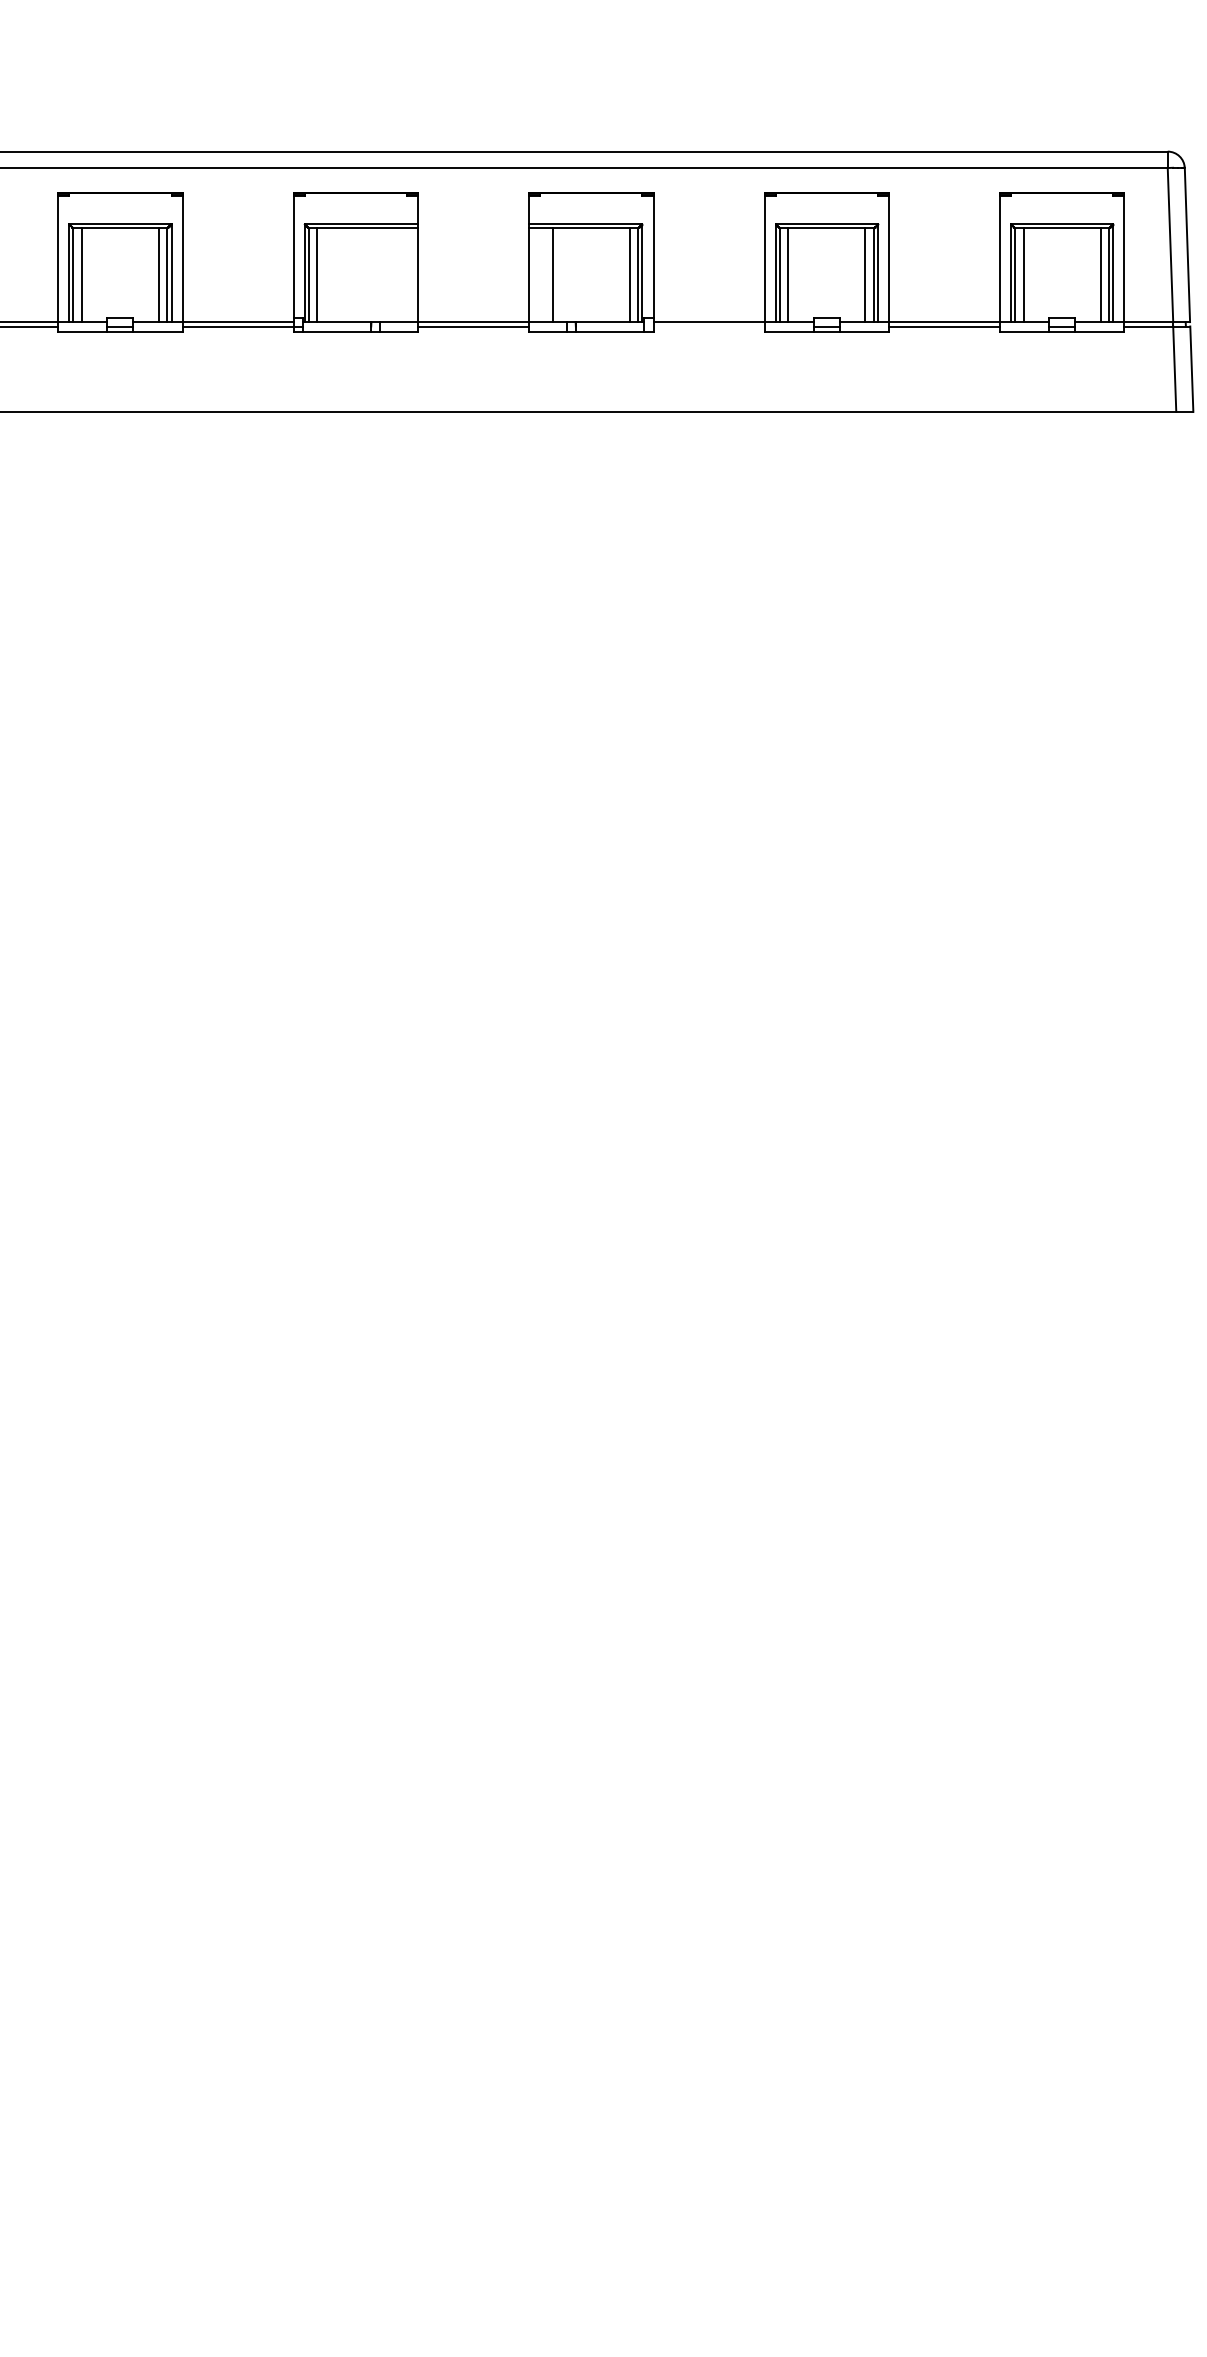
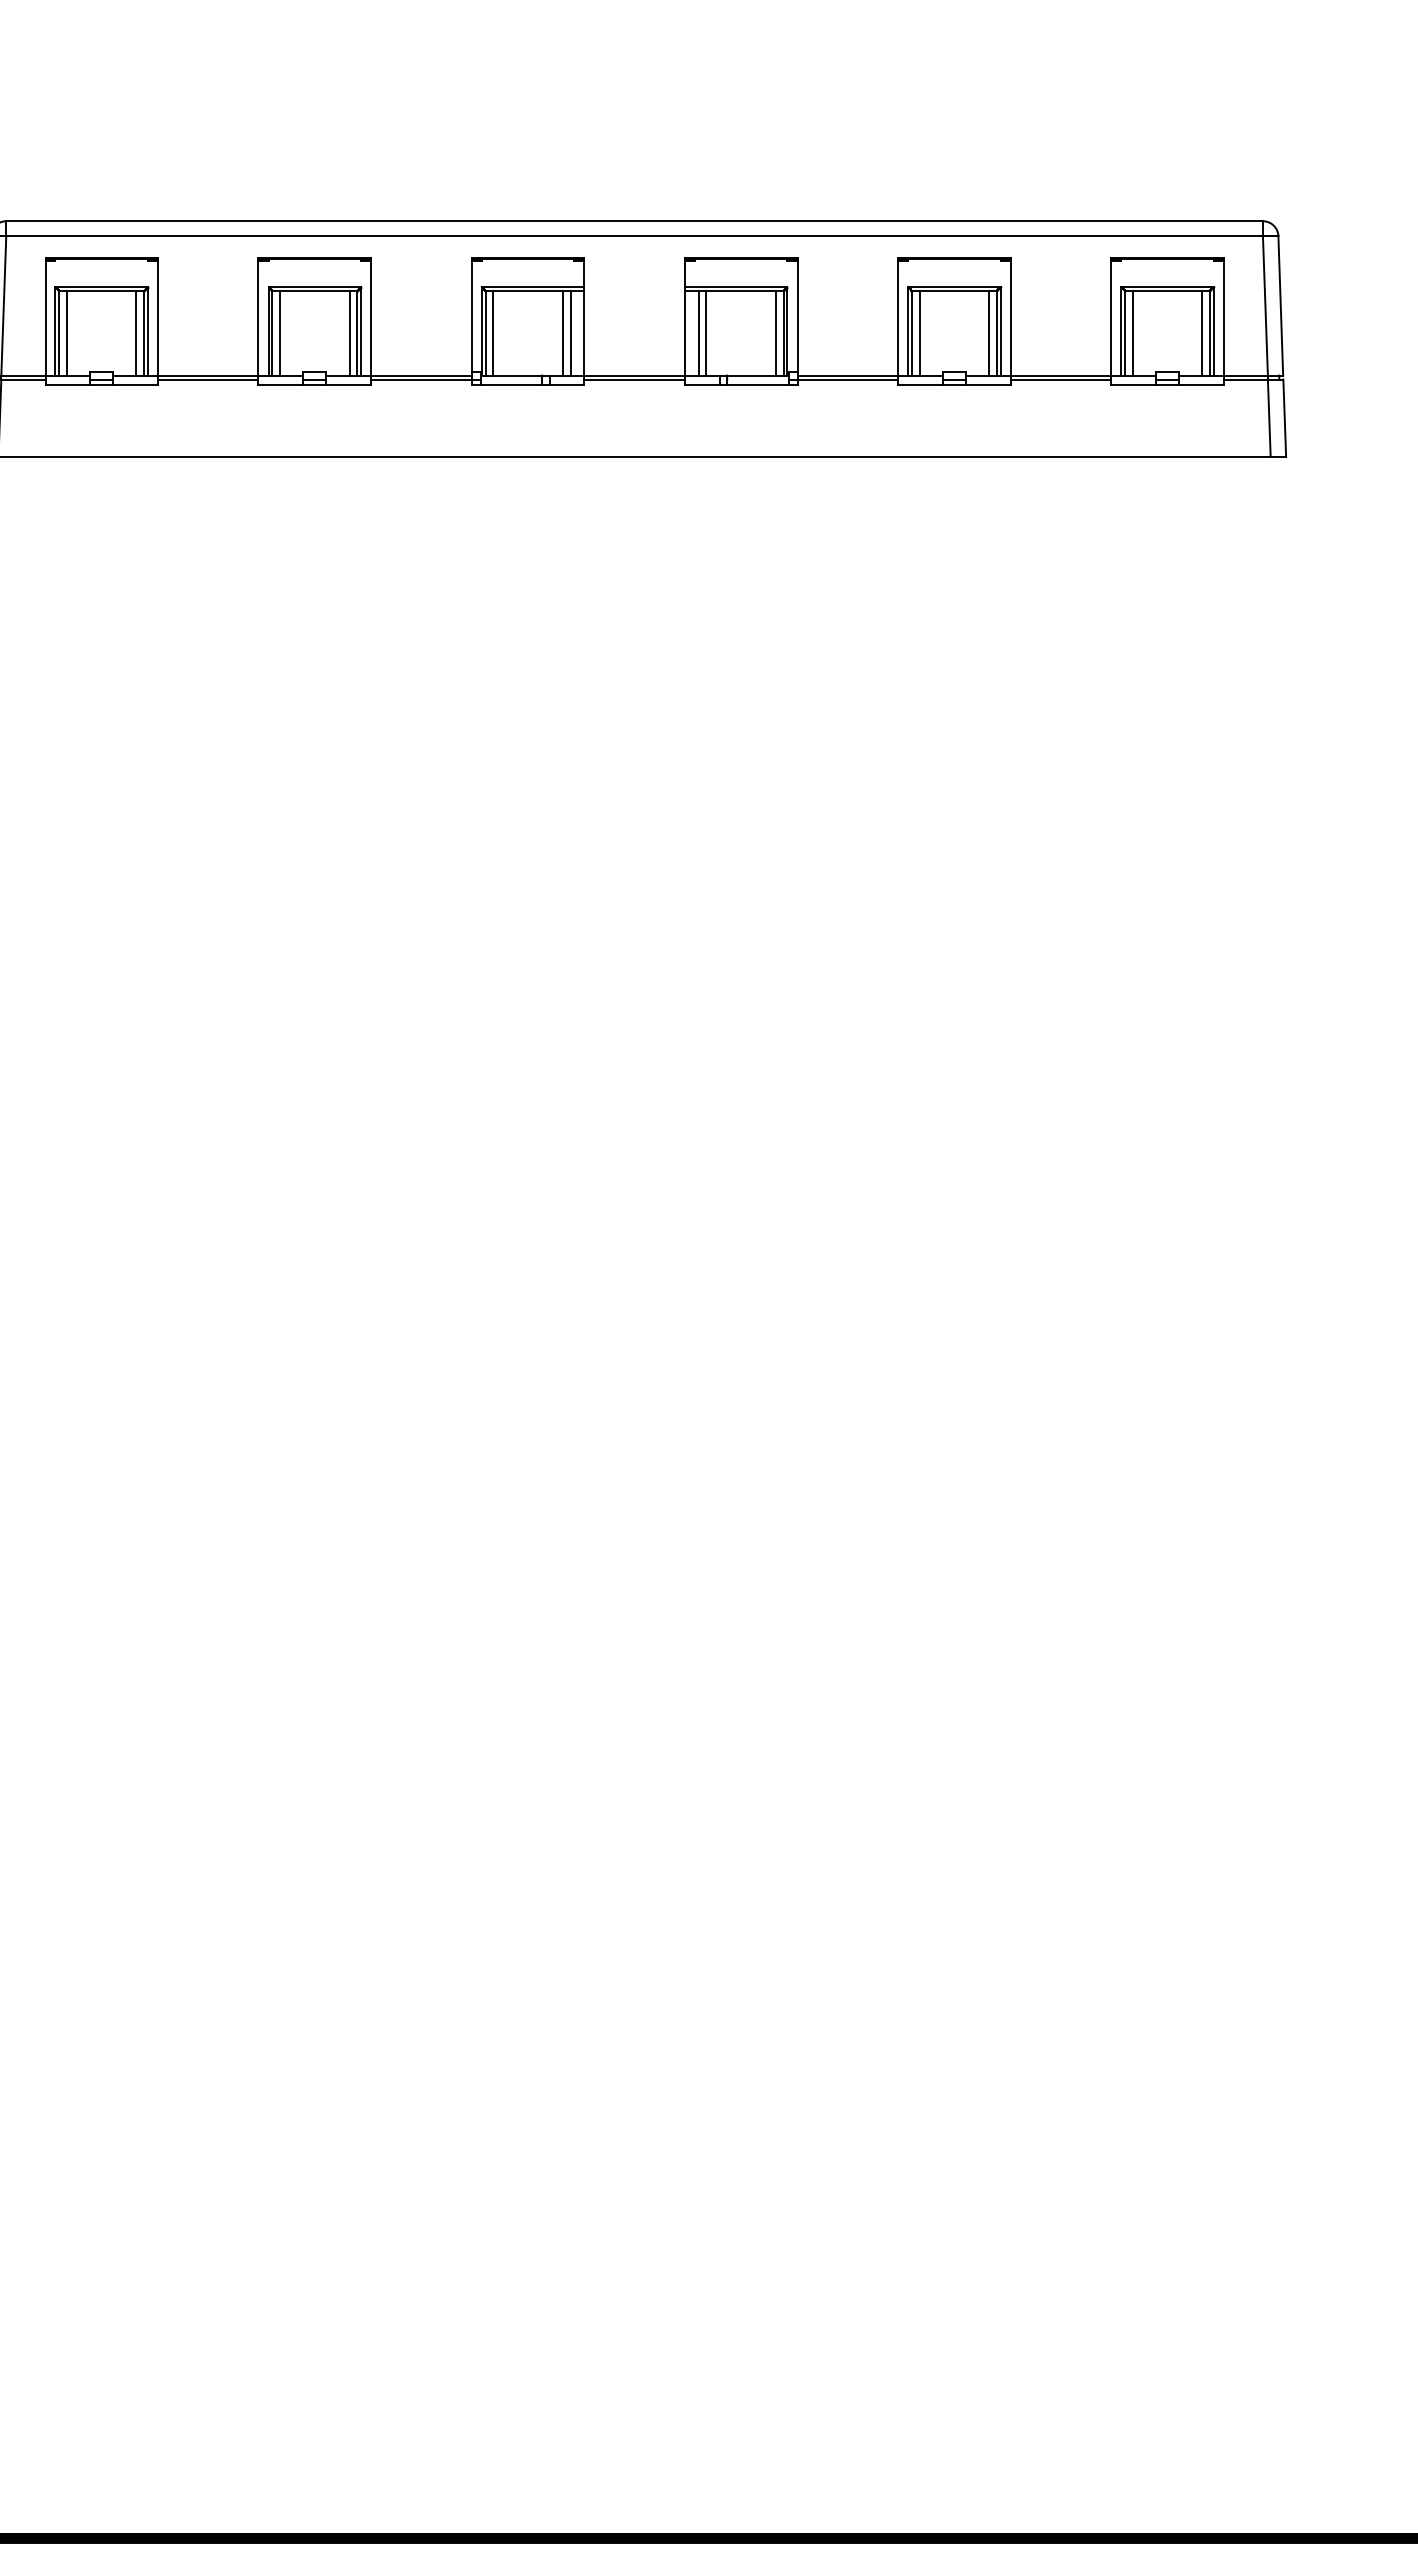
line: (393, 274) -> (562, 332), added
line: (402, 274) -> (570, 332), added
line: (544, 274) -> (698, 332), added
line: (704, 326) -> (843, 379), added

